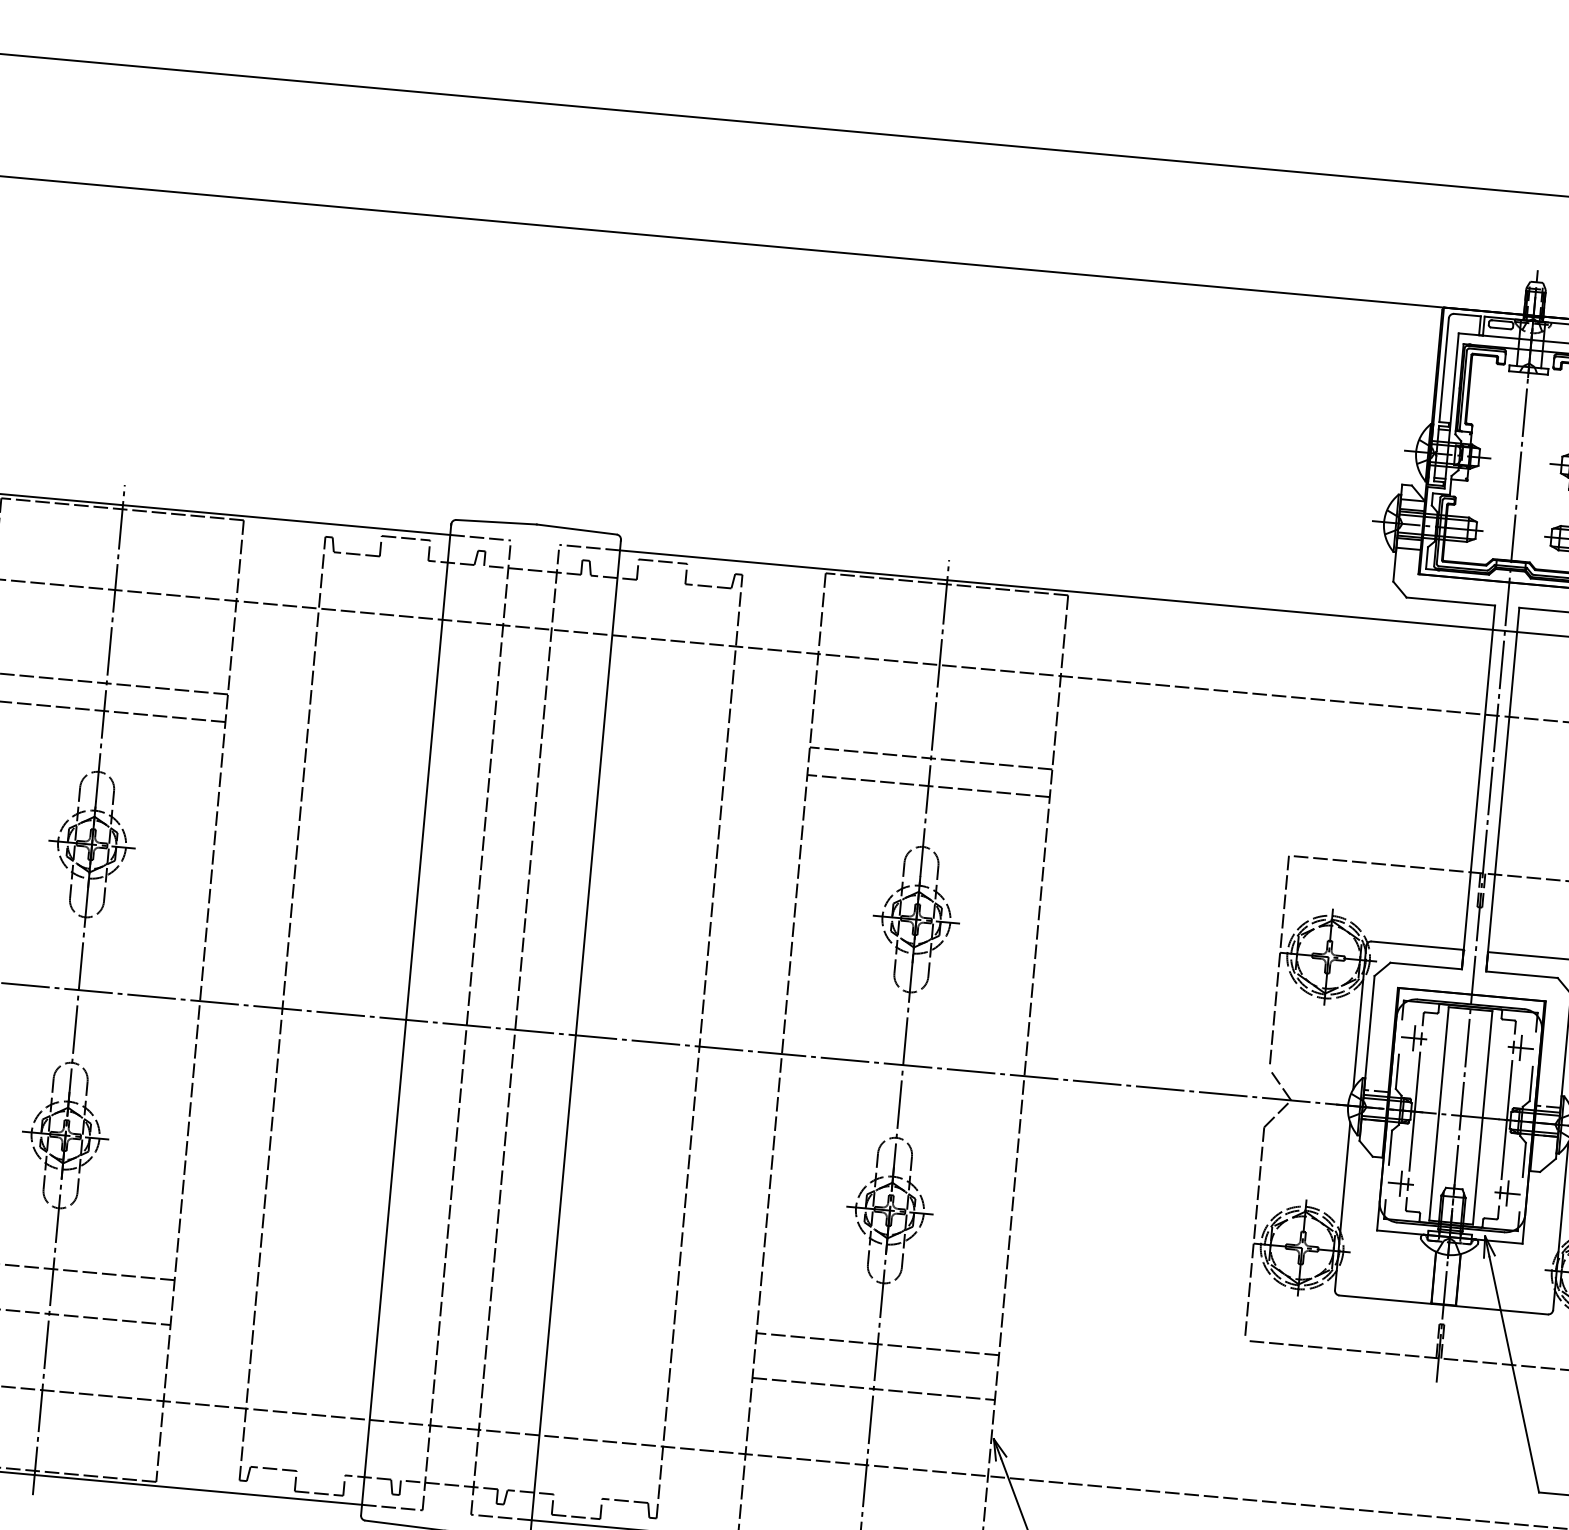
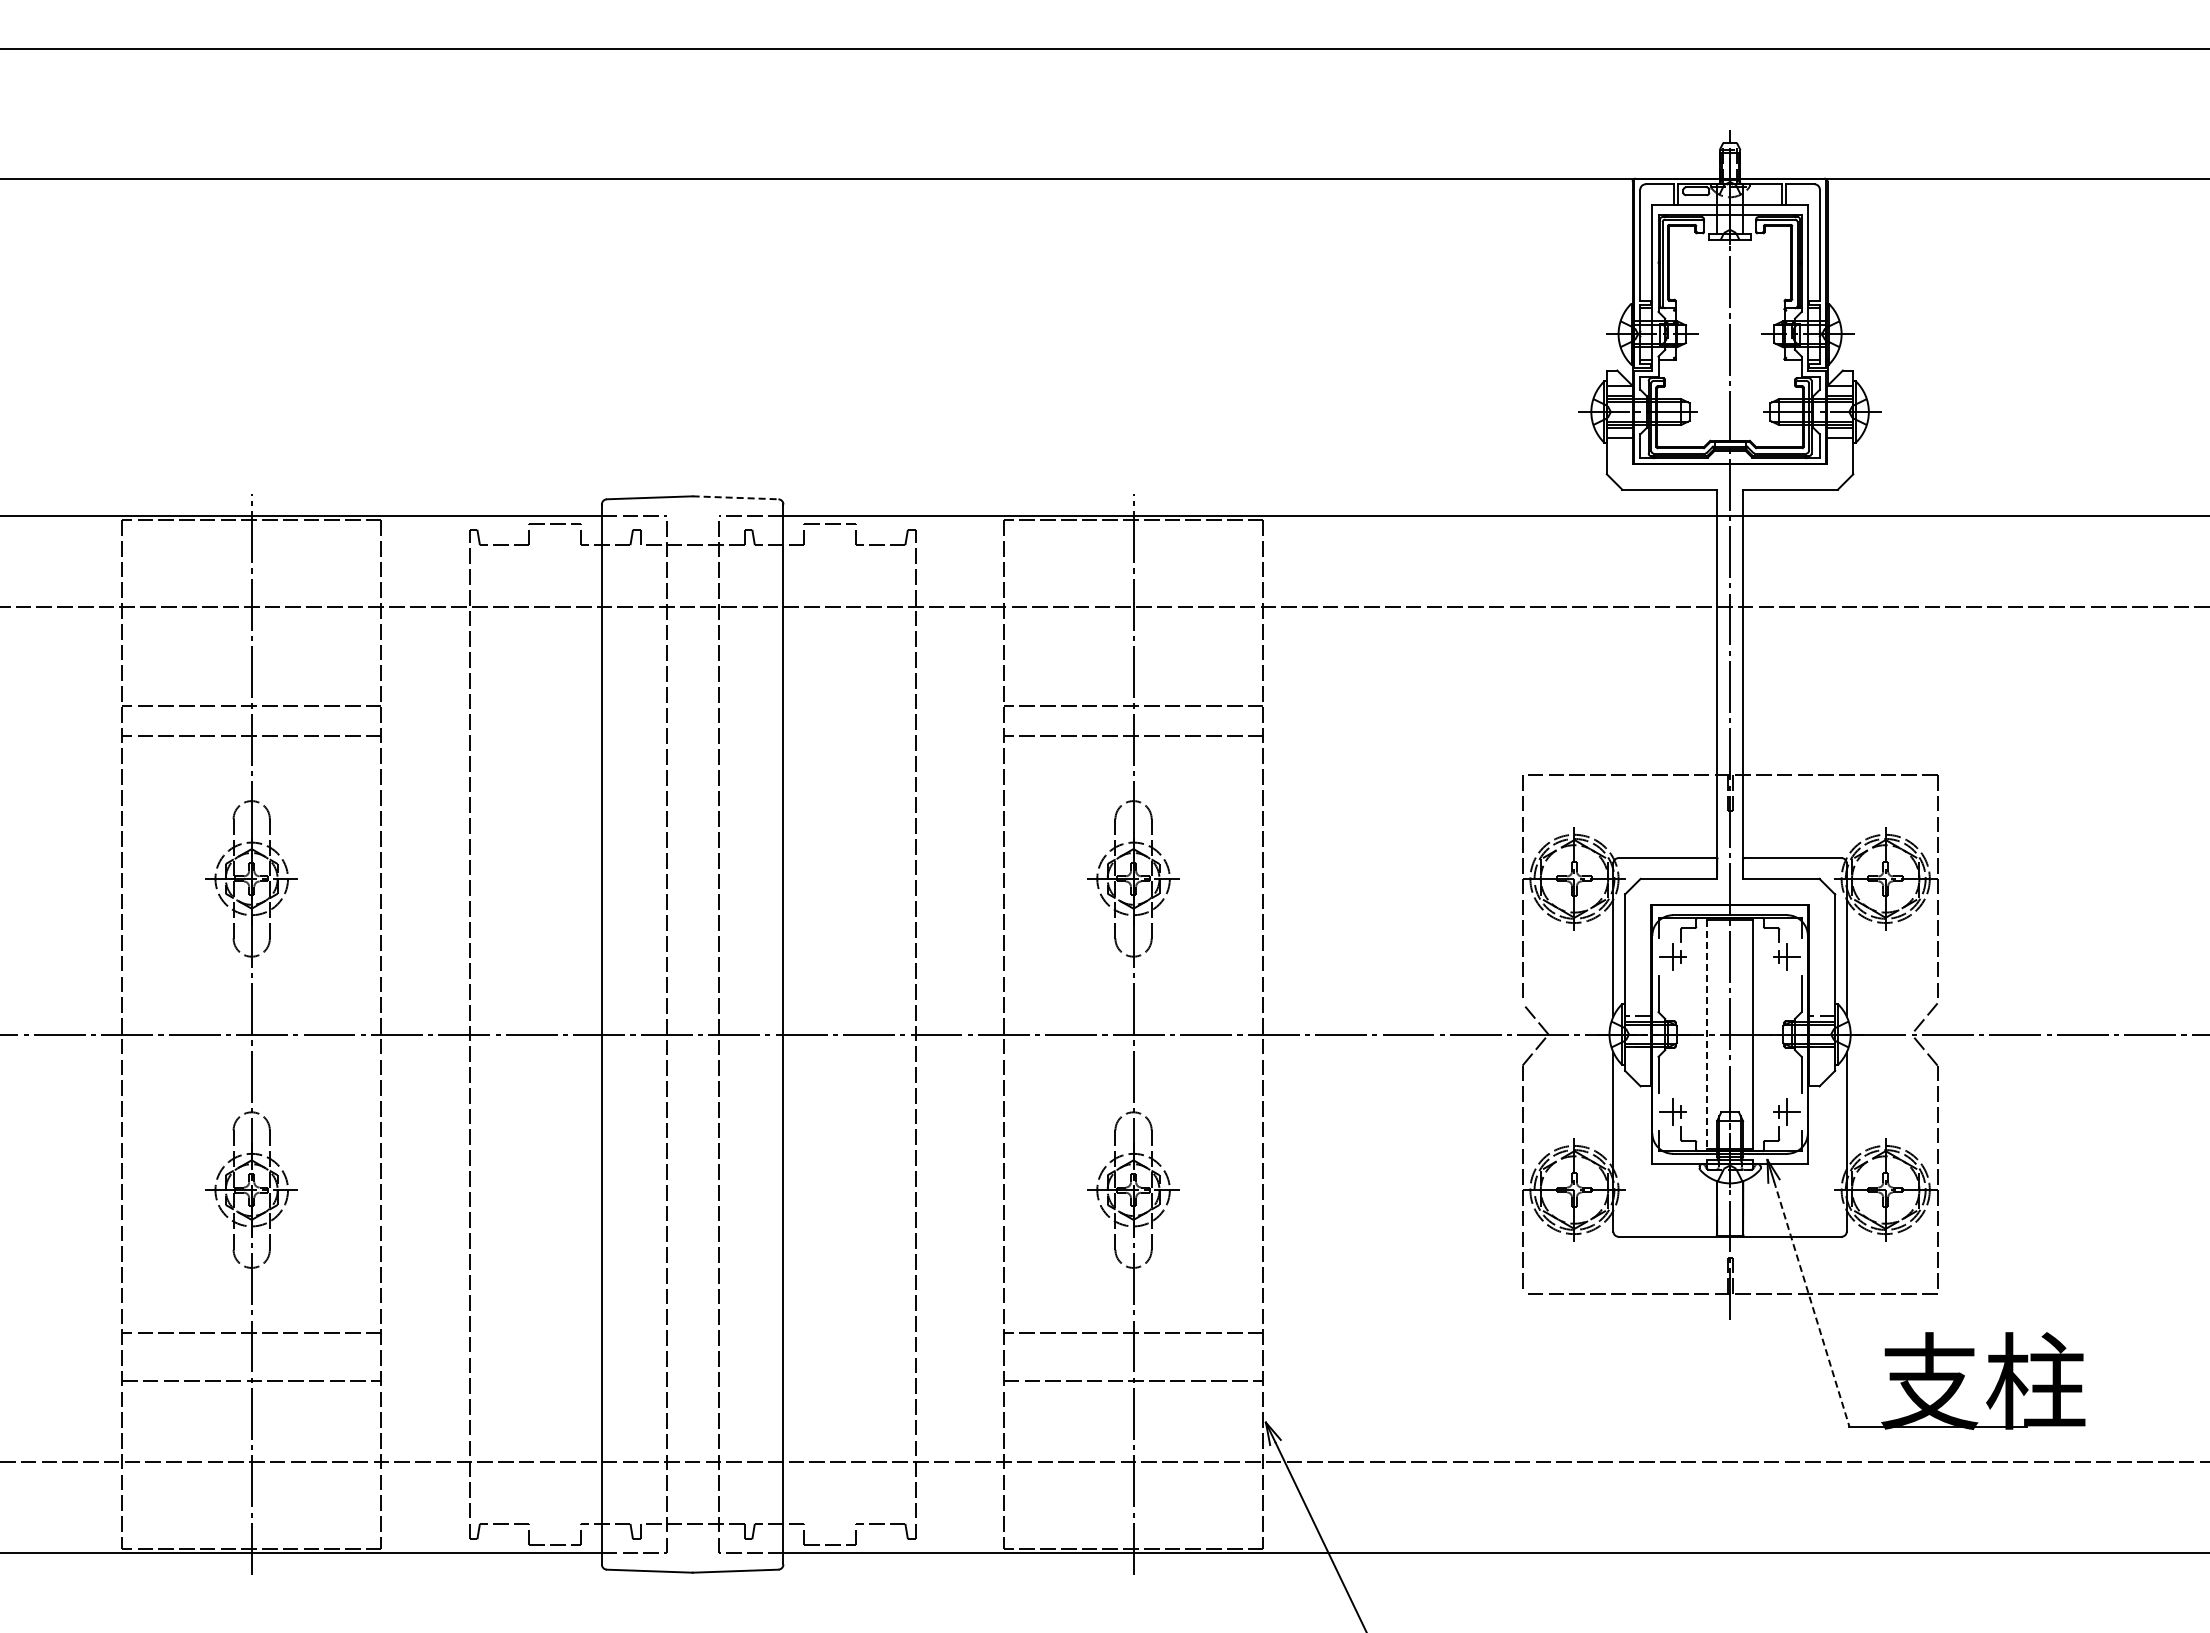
line: (576, 529) -> (735, 497), solid -> dashed
line: (1414, 1111) -> (1680, 1034), removed
line: (1438, 1114) -> (1706, 1035), solid -> dashed
line: (1507, 1120) -> (1779, 1034), removed
line: (1513, 1375) -> (1811, 1304), solid -> dashed

